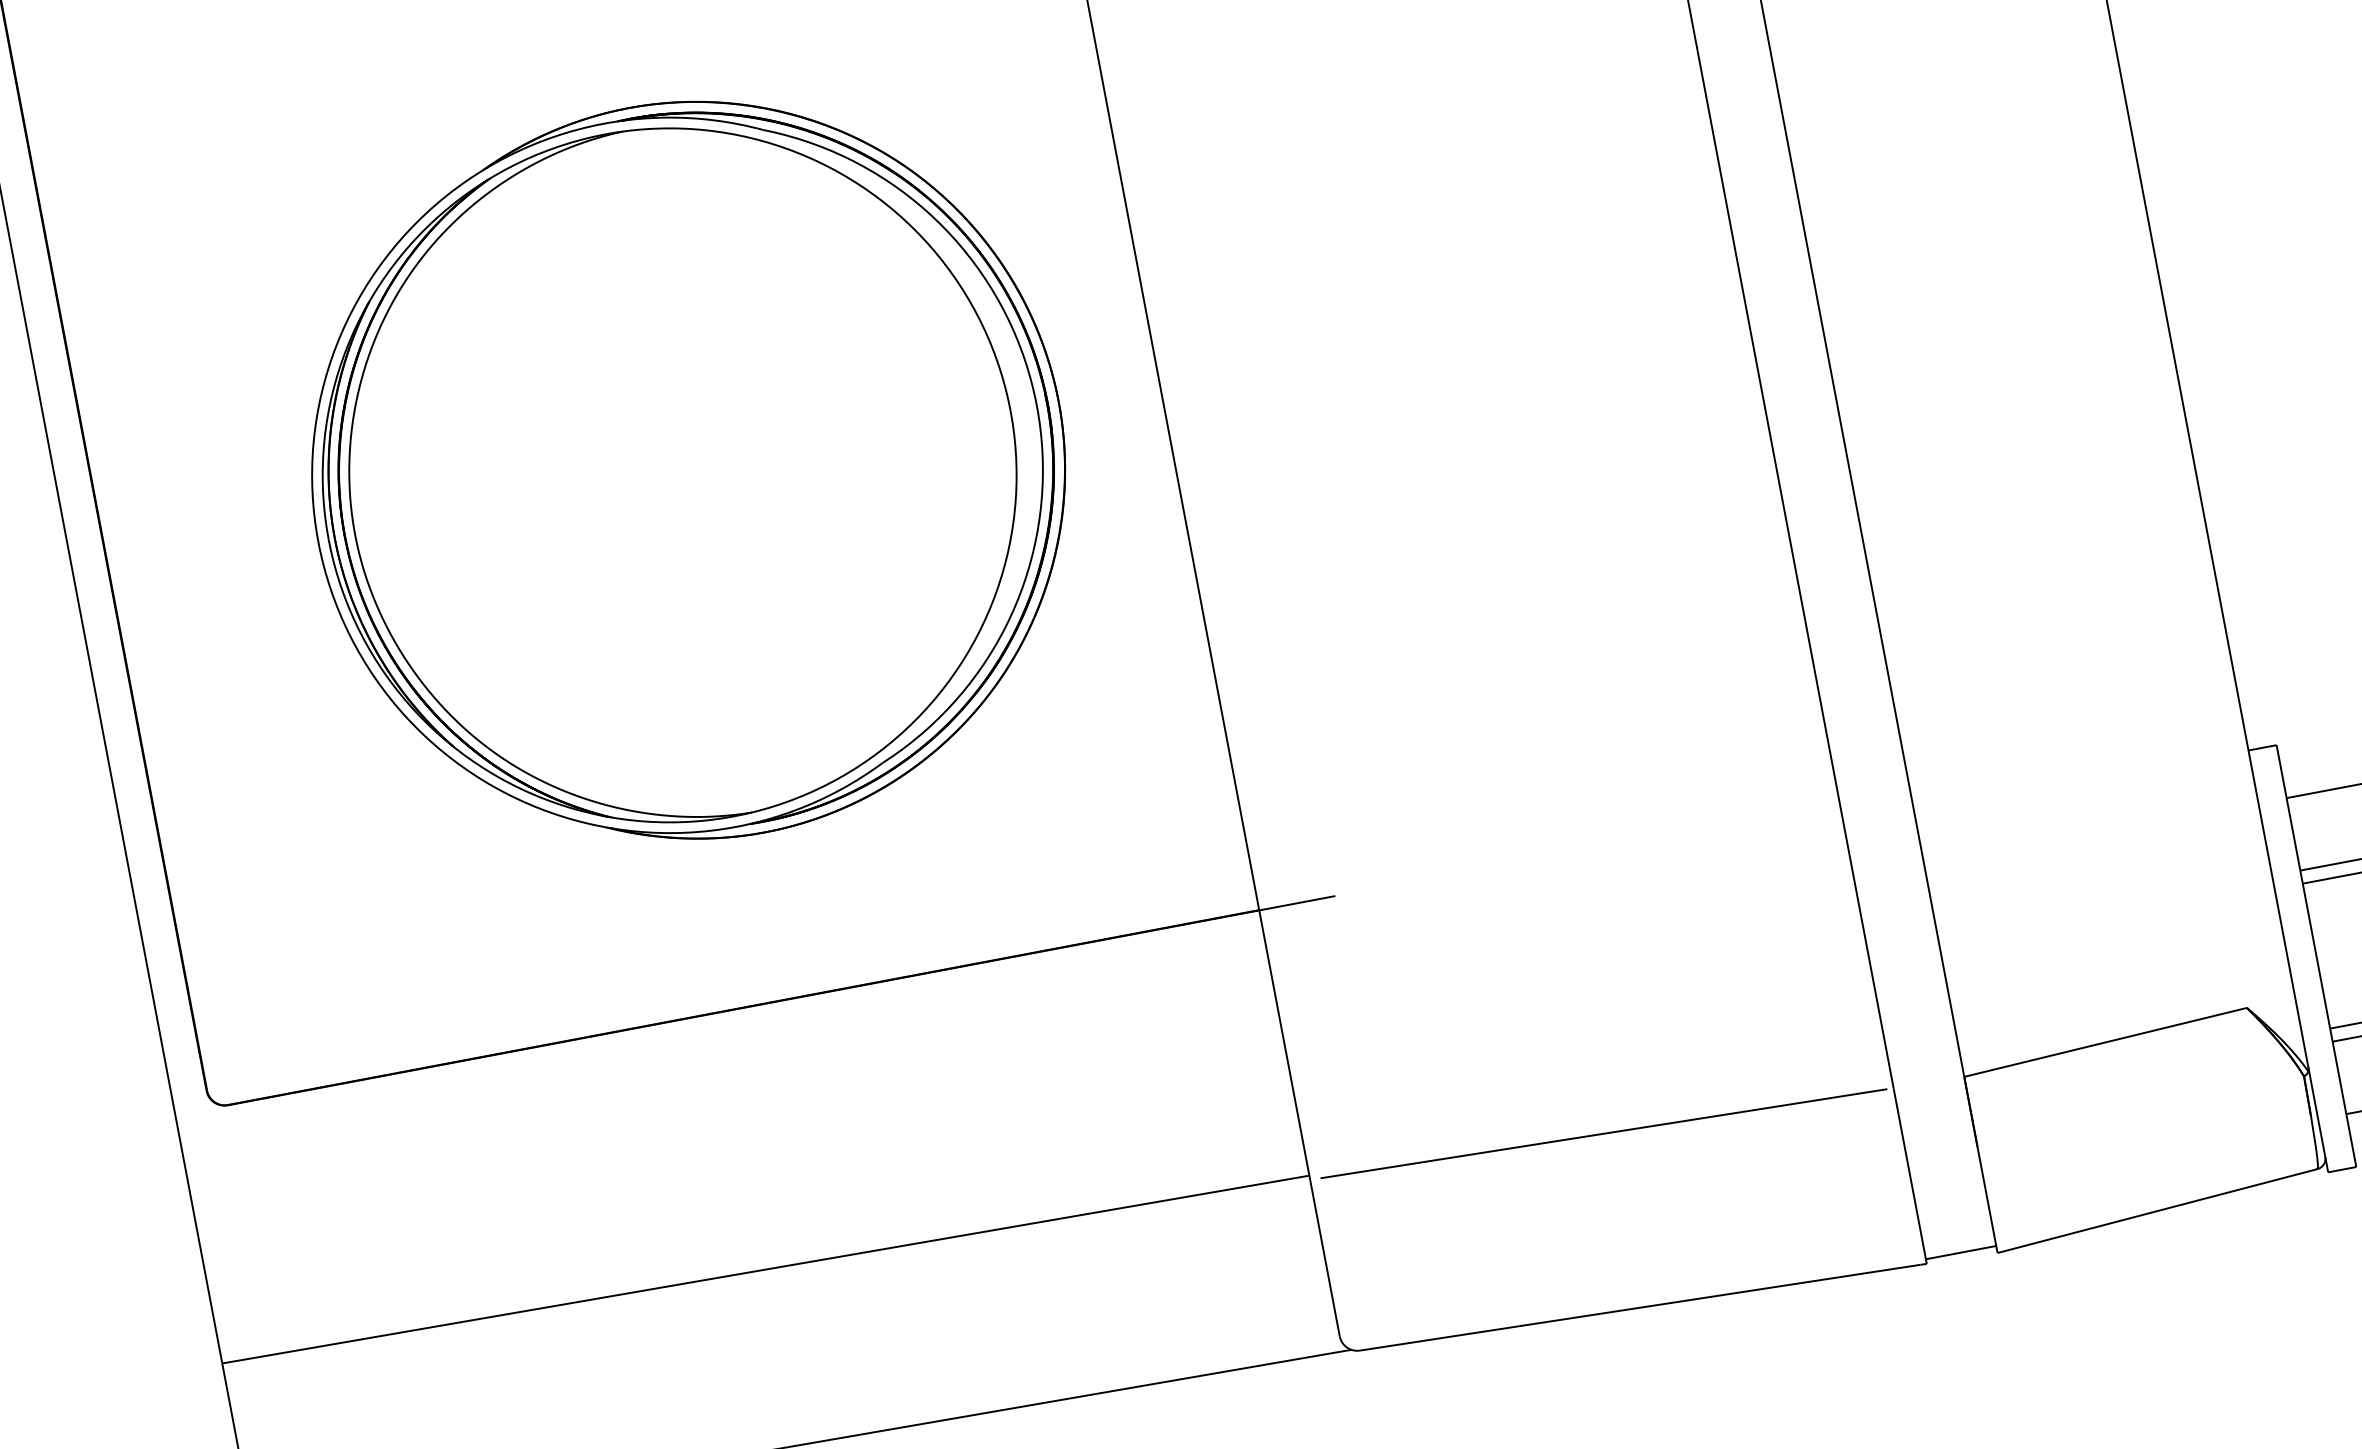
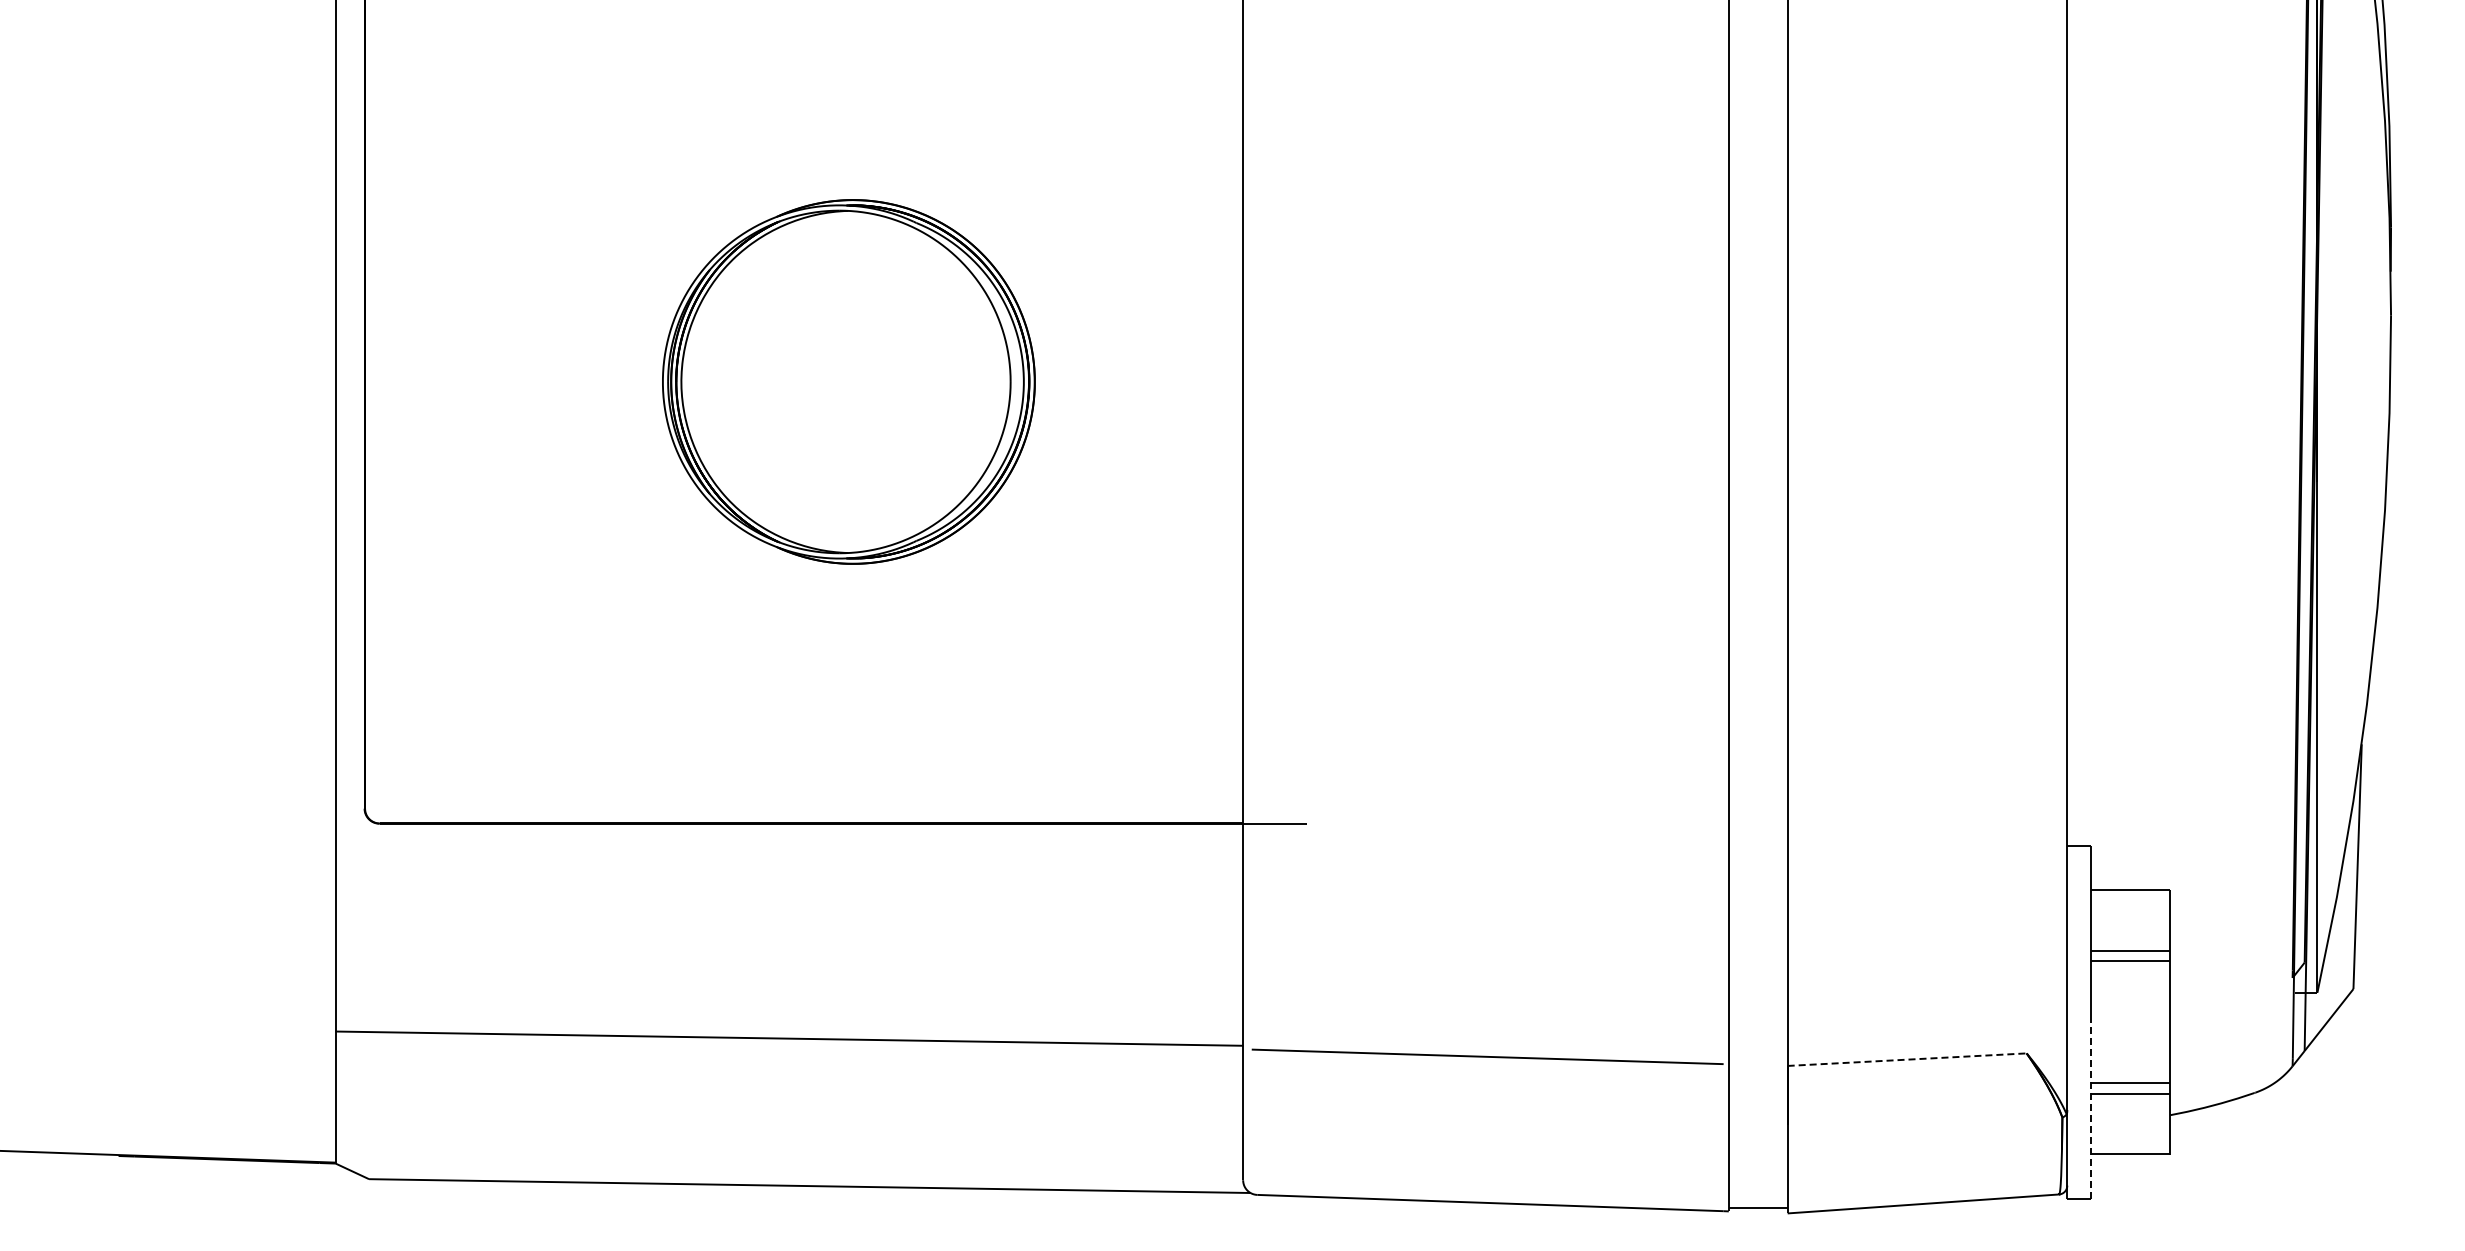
part: (688, 471) -> (848, 381), size x0.6
line: (2105, 1042) -> (1907, 1059), solid -> dashed
line: (2335, 1060) -> (2090, 1109), solid -> dashed

